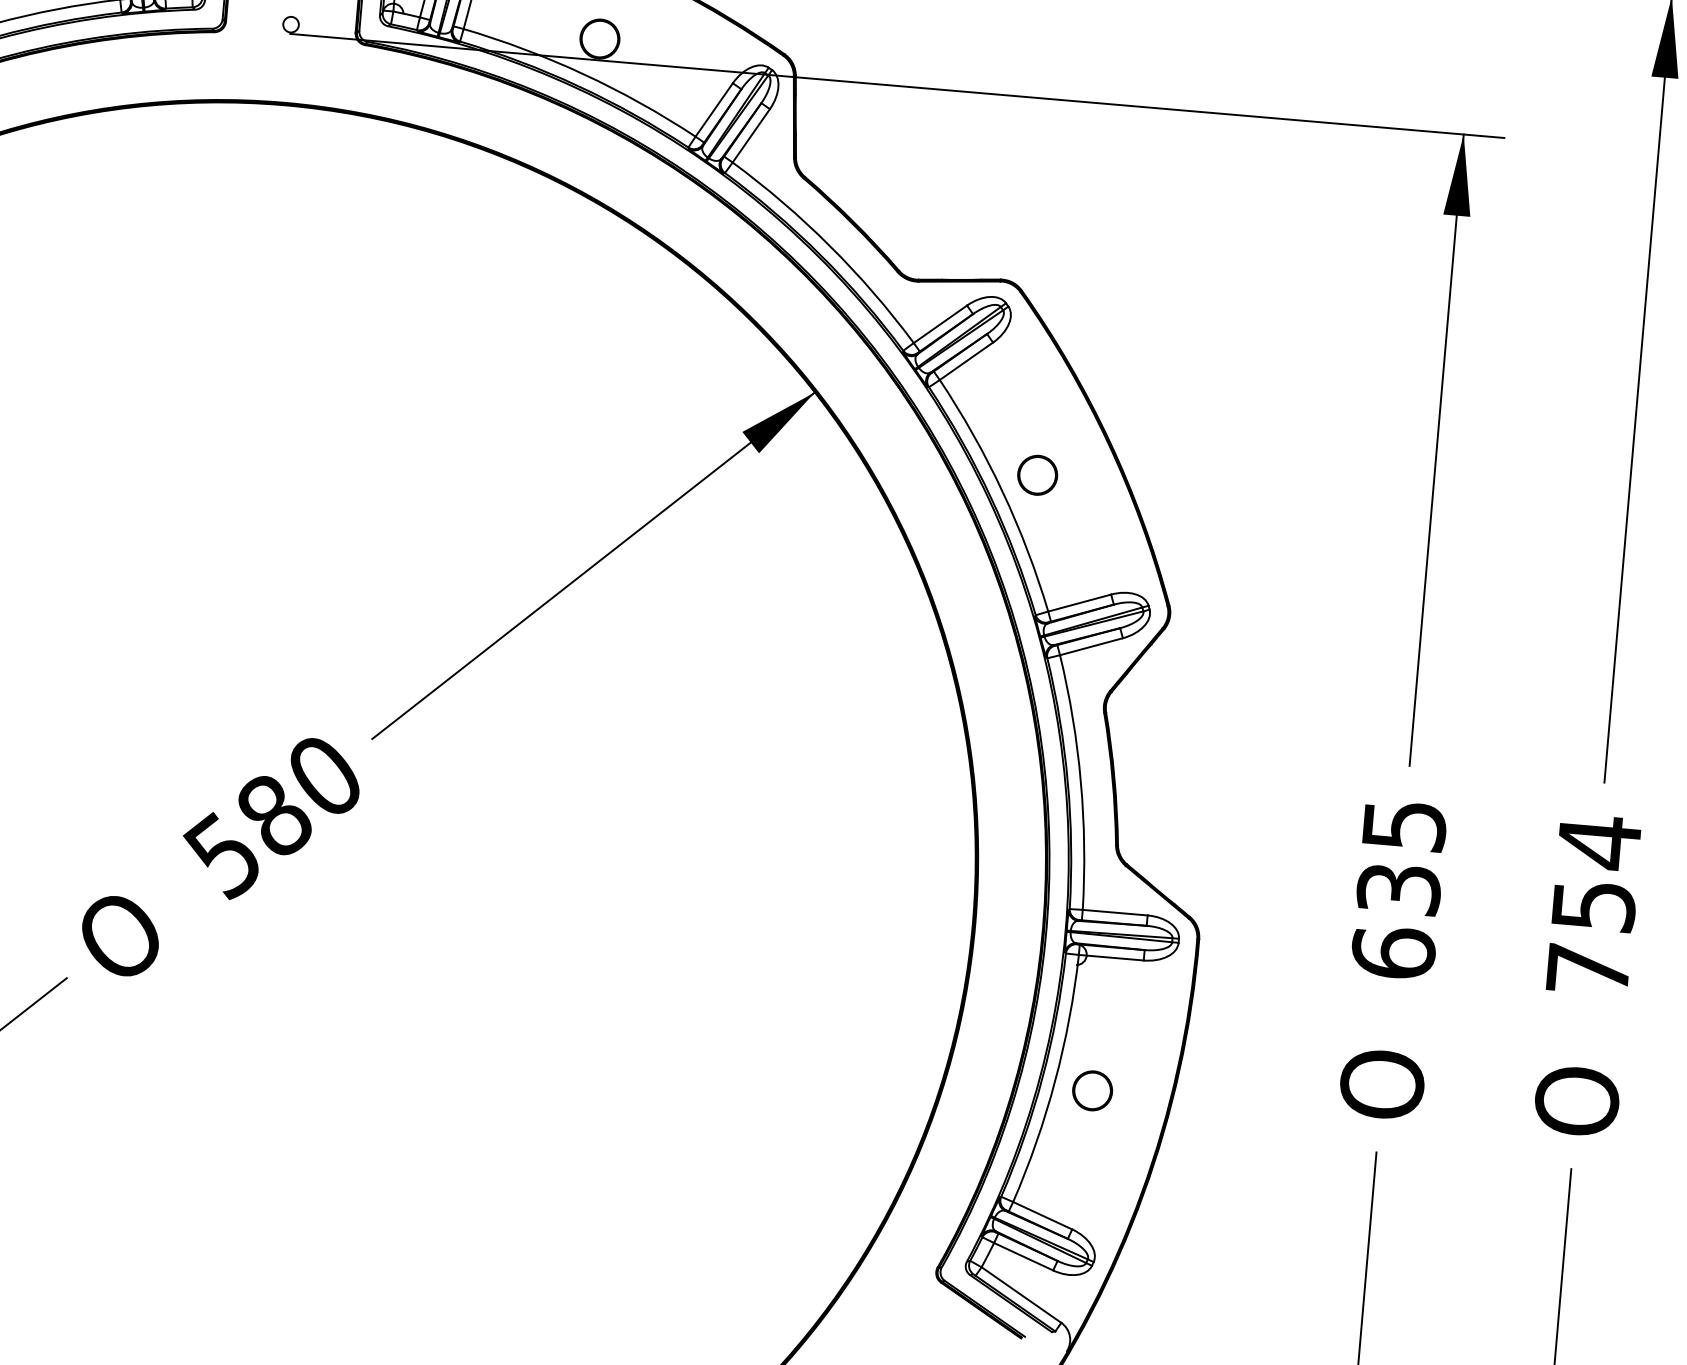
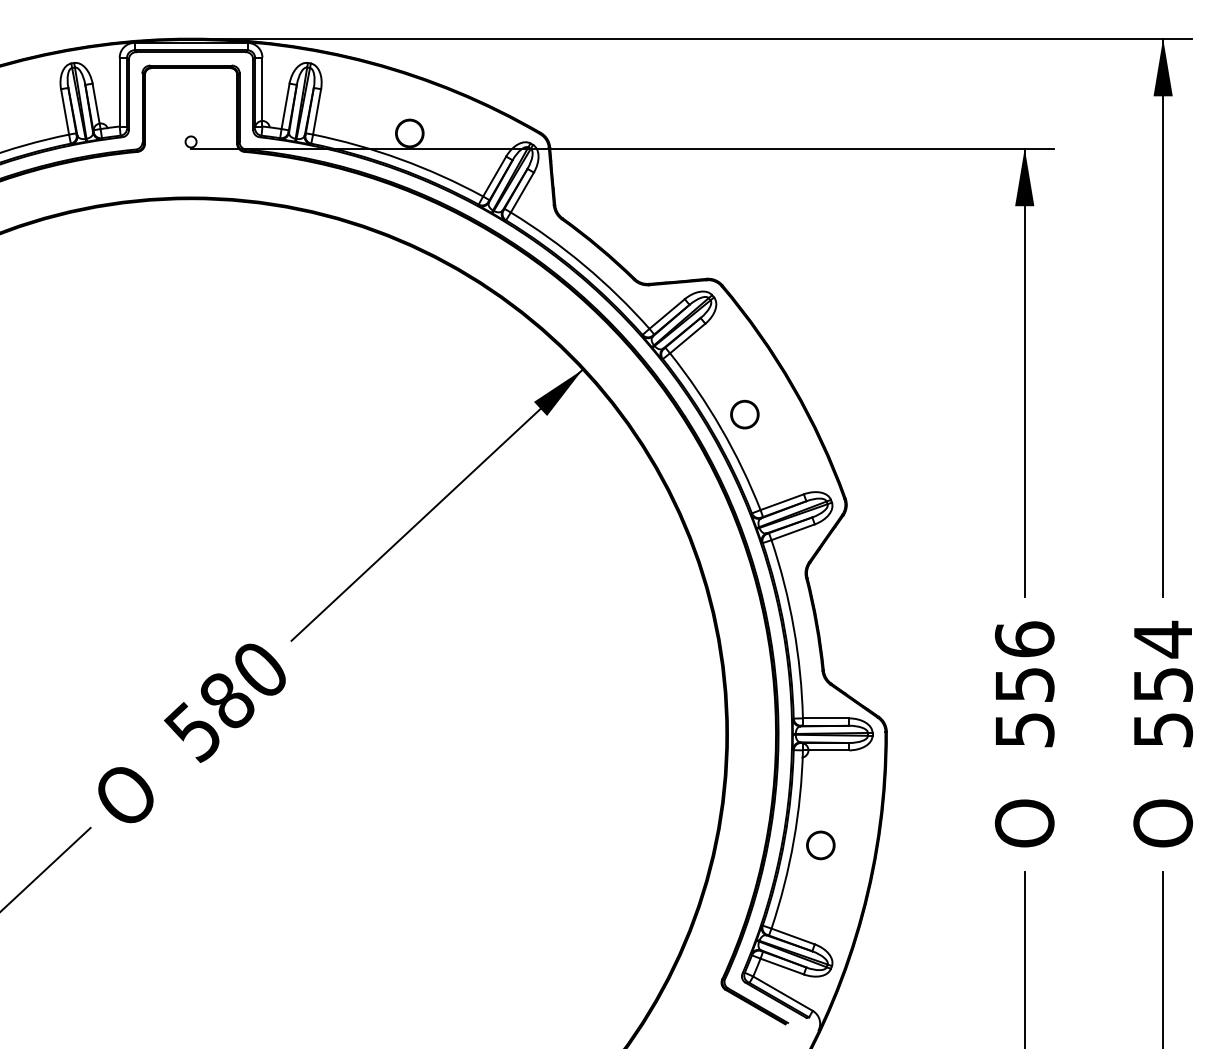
text: (1398, 888) -> (1024, 684), 635 -> 556
text: (1588, 970) -> (1163, 730), 754 -> 554

